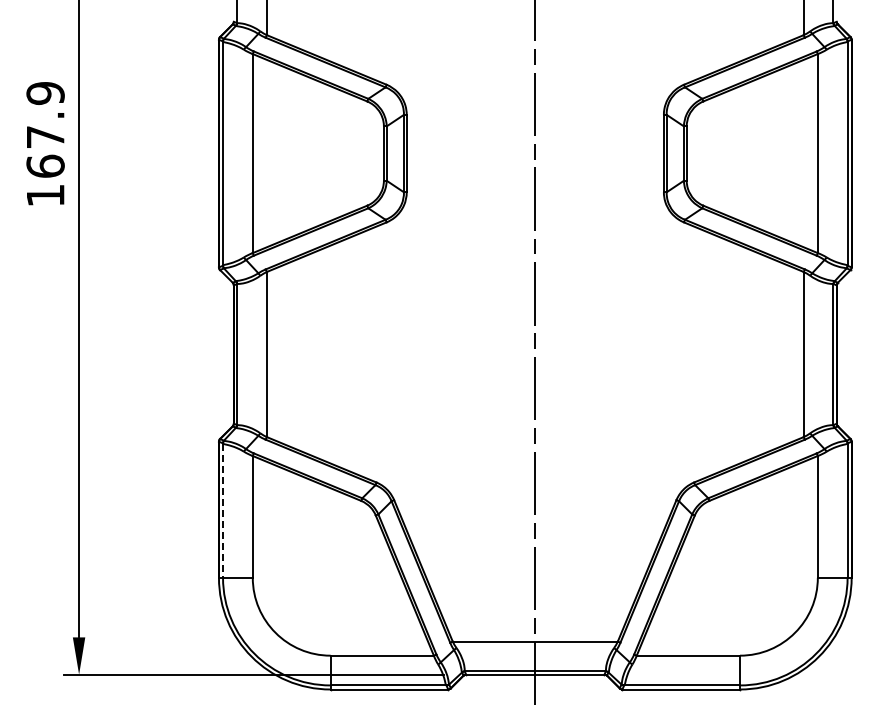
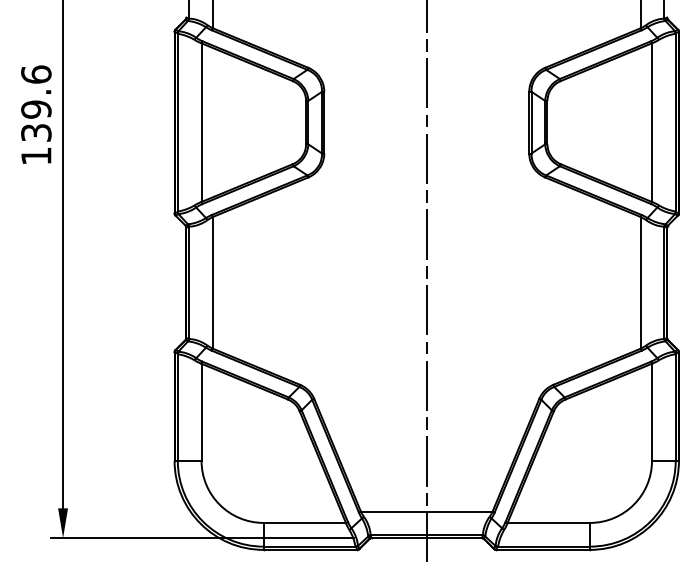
text: (45, 129) -> (36, 103), 167.9 -> 139.6
line: (223, 511) -> (178, 407), dashed -> solid

